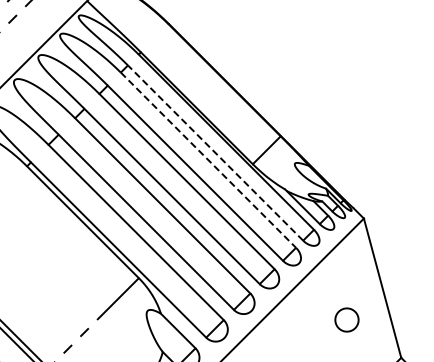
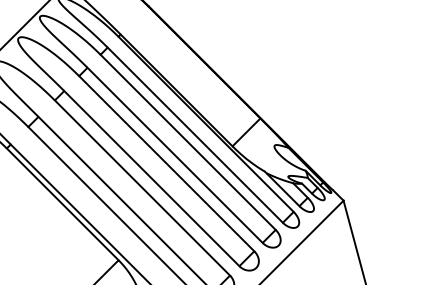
line: (215, 153) -> (195, 135), dashed -> solid
line: (208, 160) -> (188, 142), dashed -> solid

